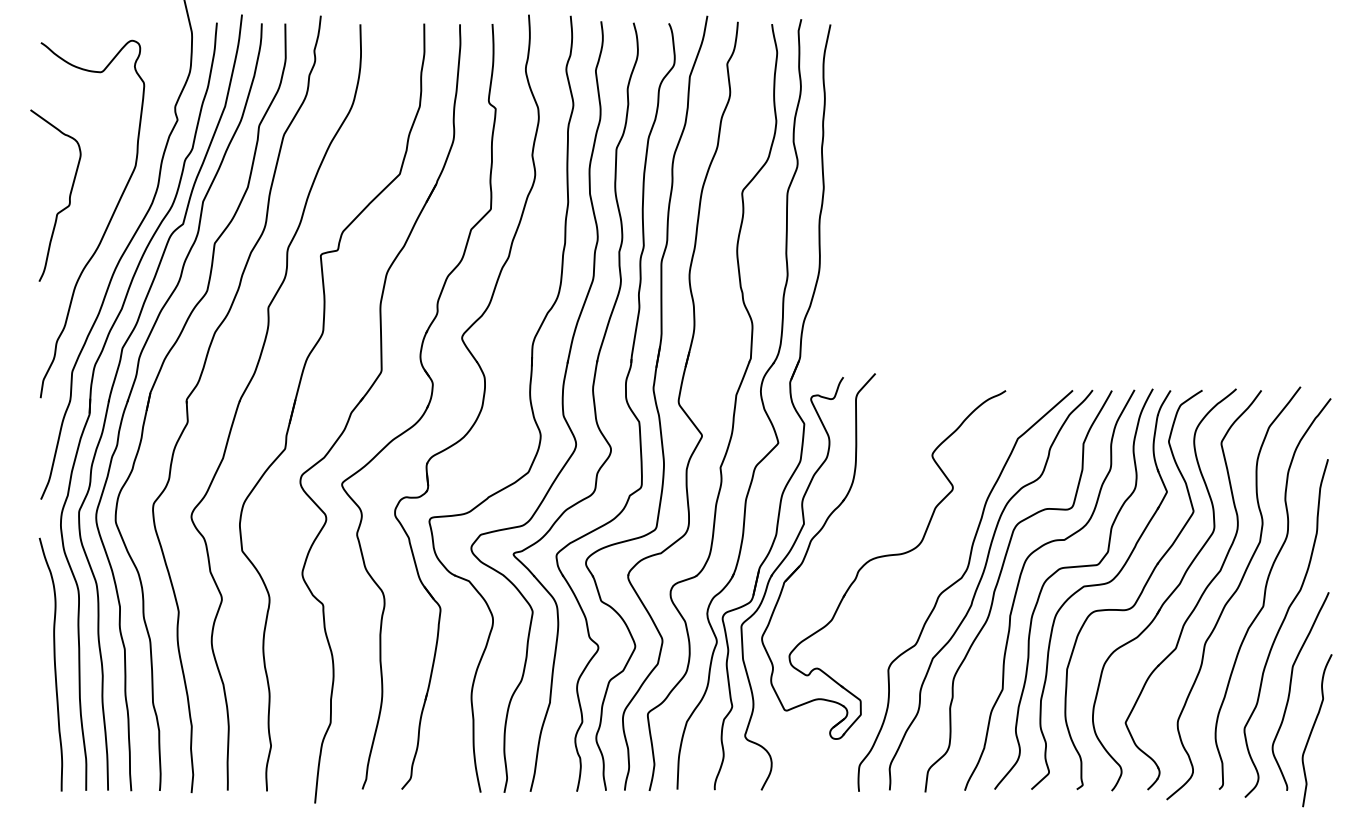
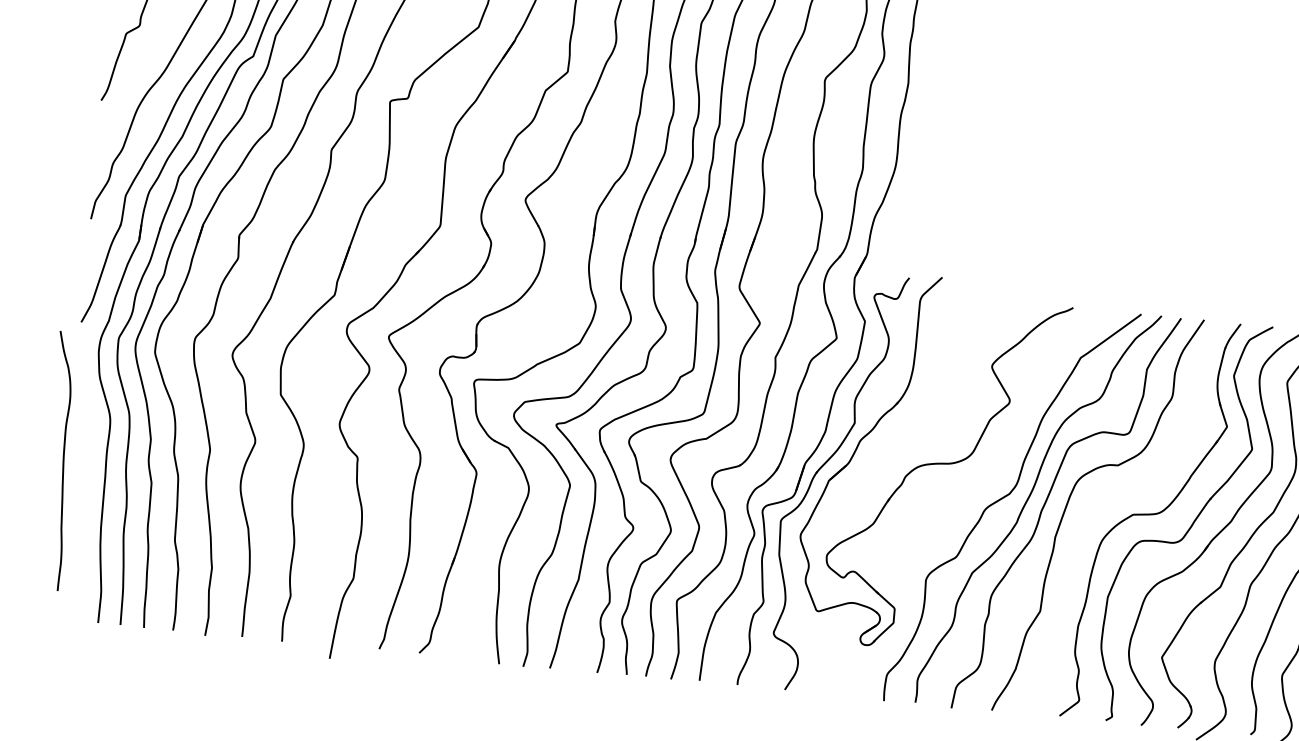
curve: (1071, 568) -> (1122, 495), removed
curve: (54, 664) -> (63, 461), moved

